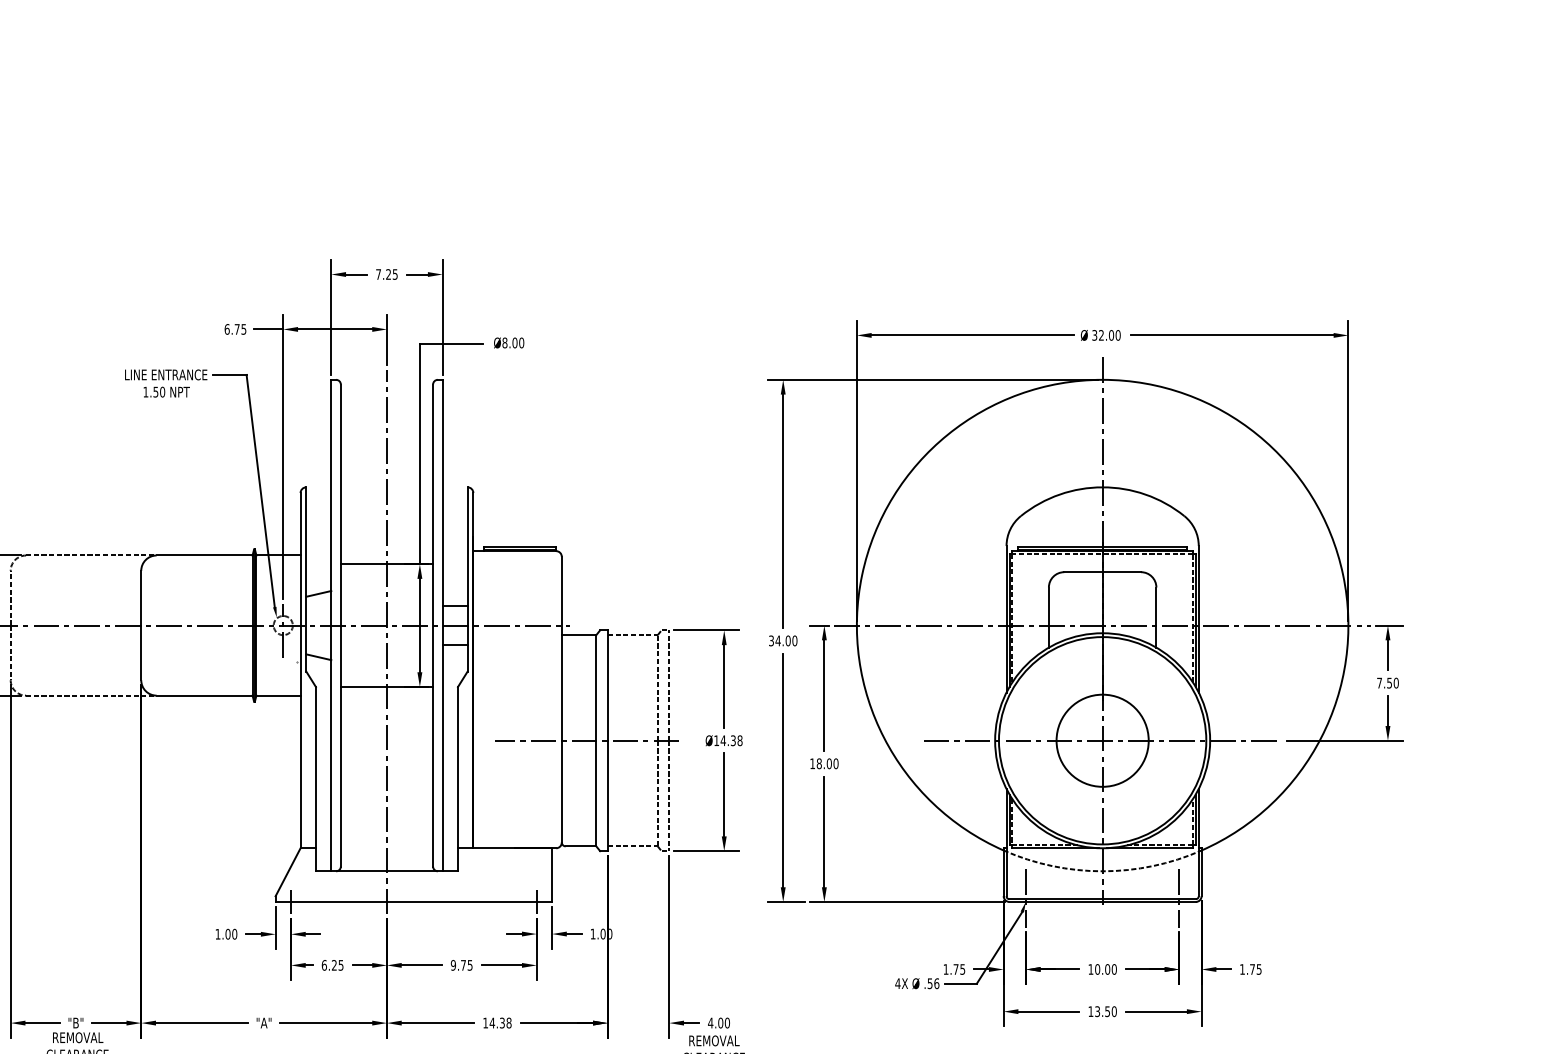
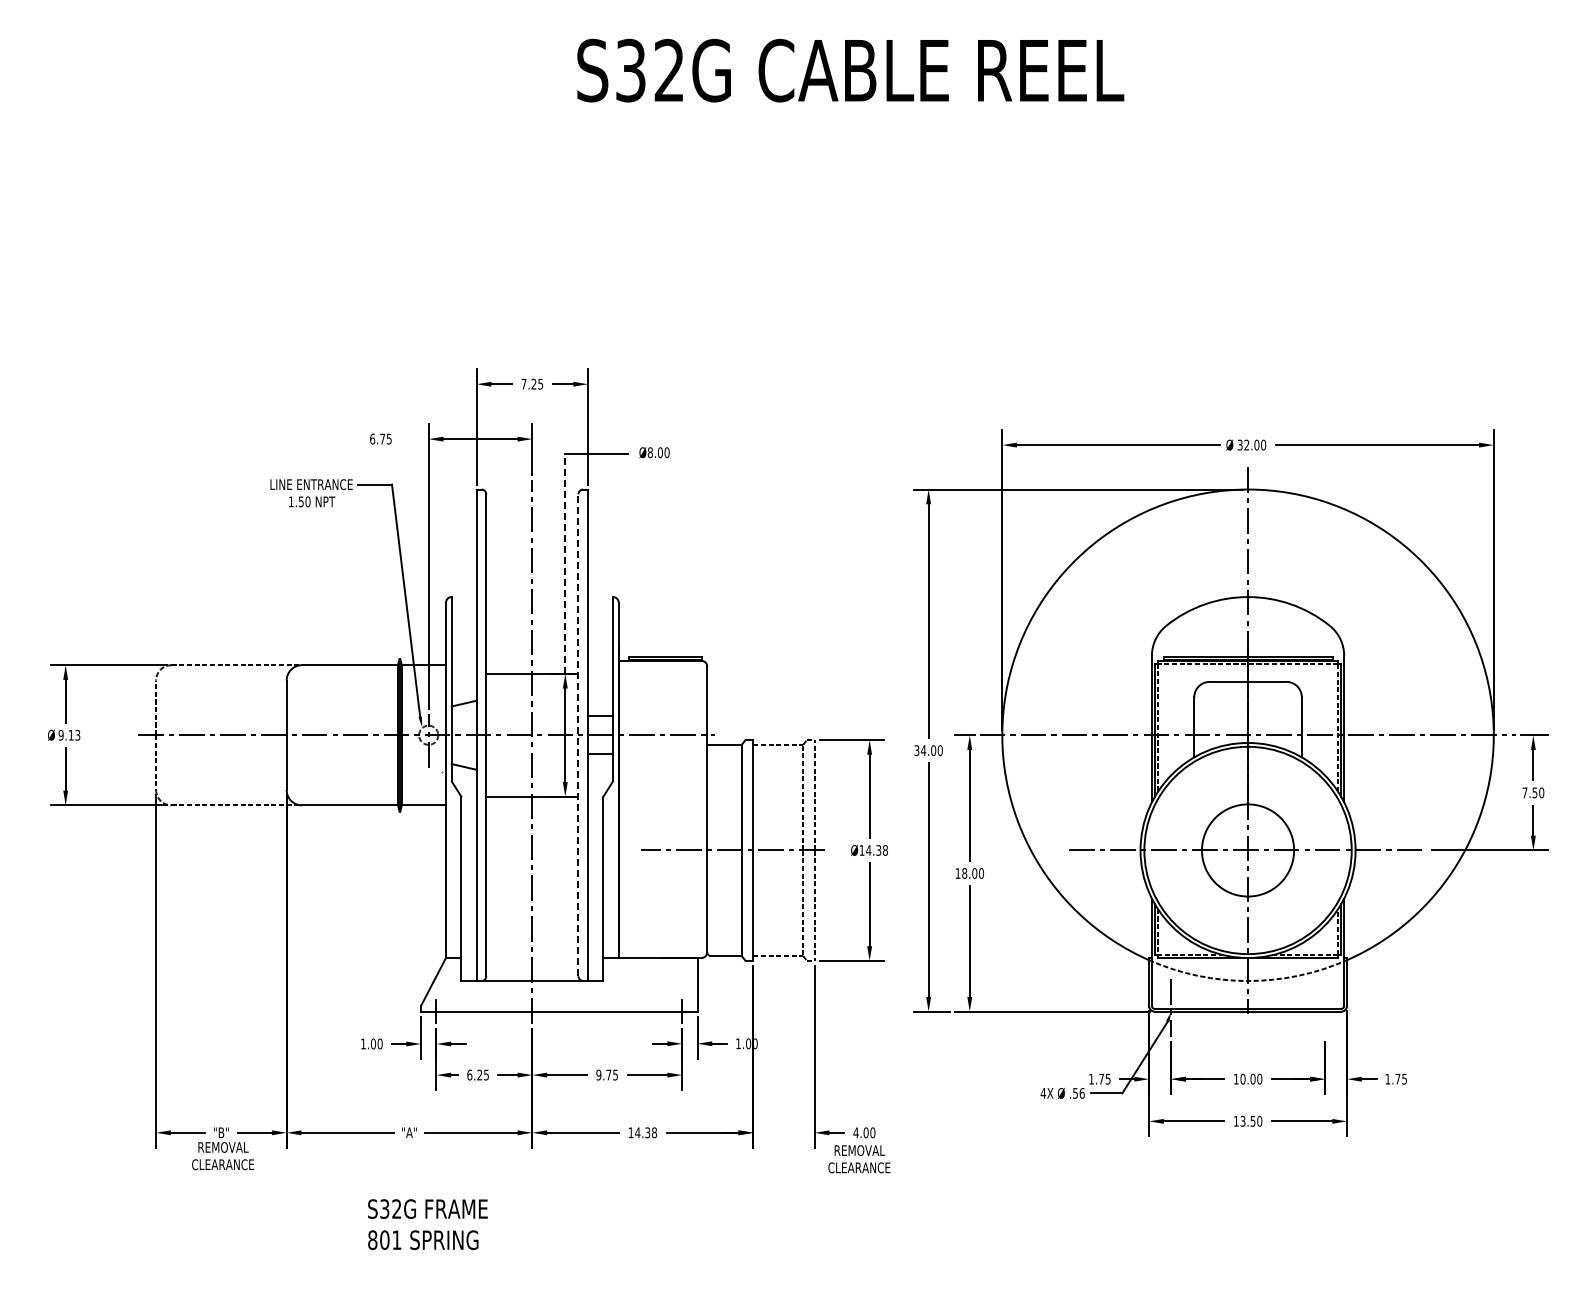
line: (268, 329) -> (413, 439), removed
line: (420, 453) -> (565, 563), solid -> dashed
line: (433, 625) -> (578, 735), solid -> dashed
line: (1179, 898) -> (1324, 1008), removed

